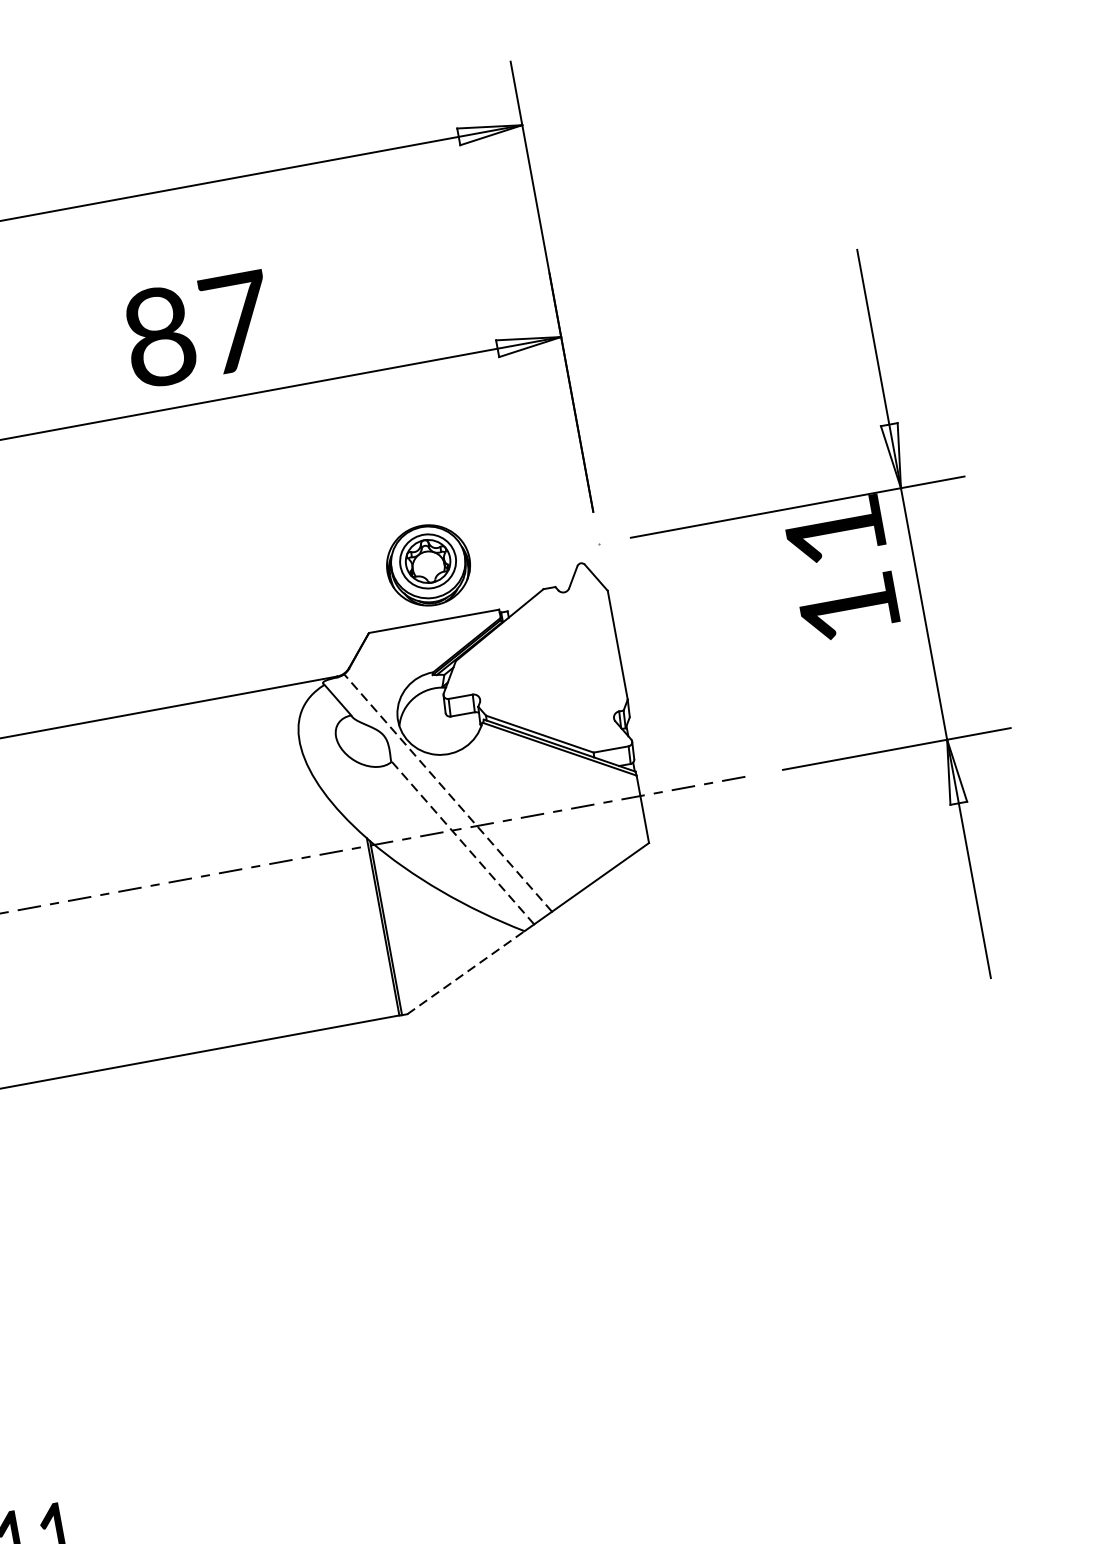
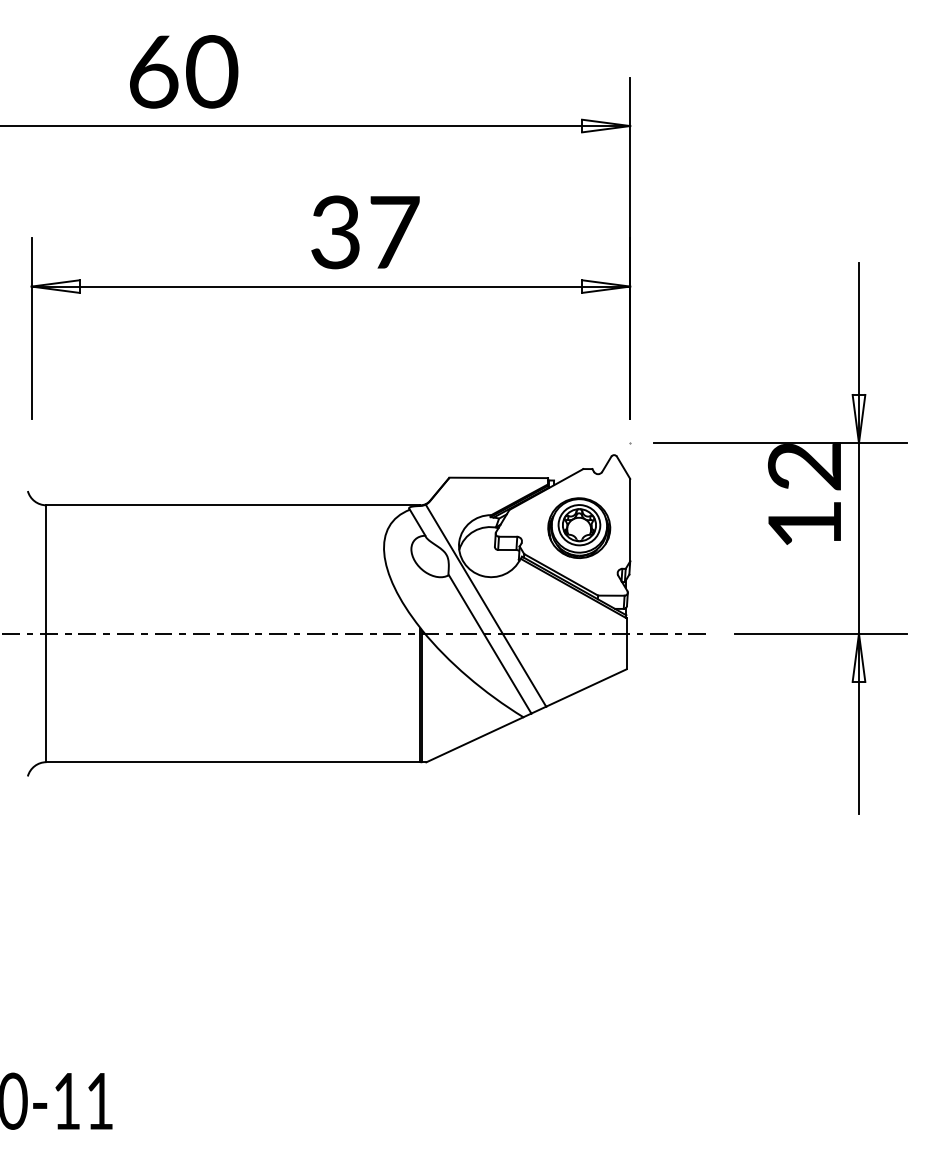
text: (159, 337) -> (335, 232), 87 -> 37
text: (834, 533) -> (804, 467), 11 -> 12
part: (428, 564) -> (579, 527), moved
line: (447, 792) -> (485, 605), dashed -> solid
line: (463, 843) -> (490, 644), dashed -> solid
line: (465, 972) -> (474, 739), dashed -> solid

